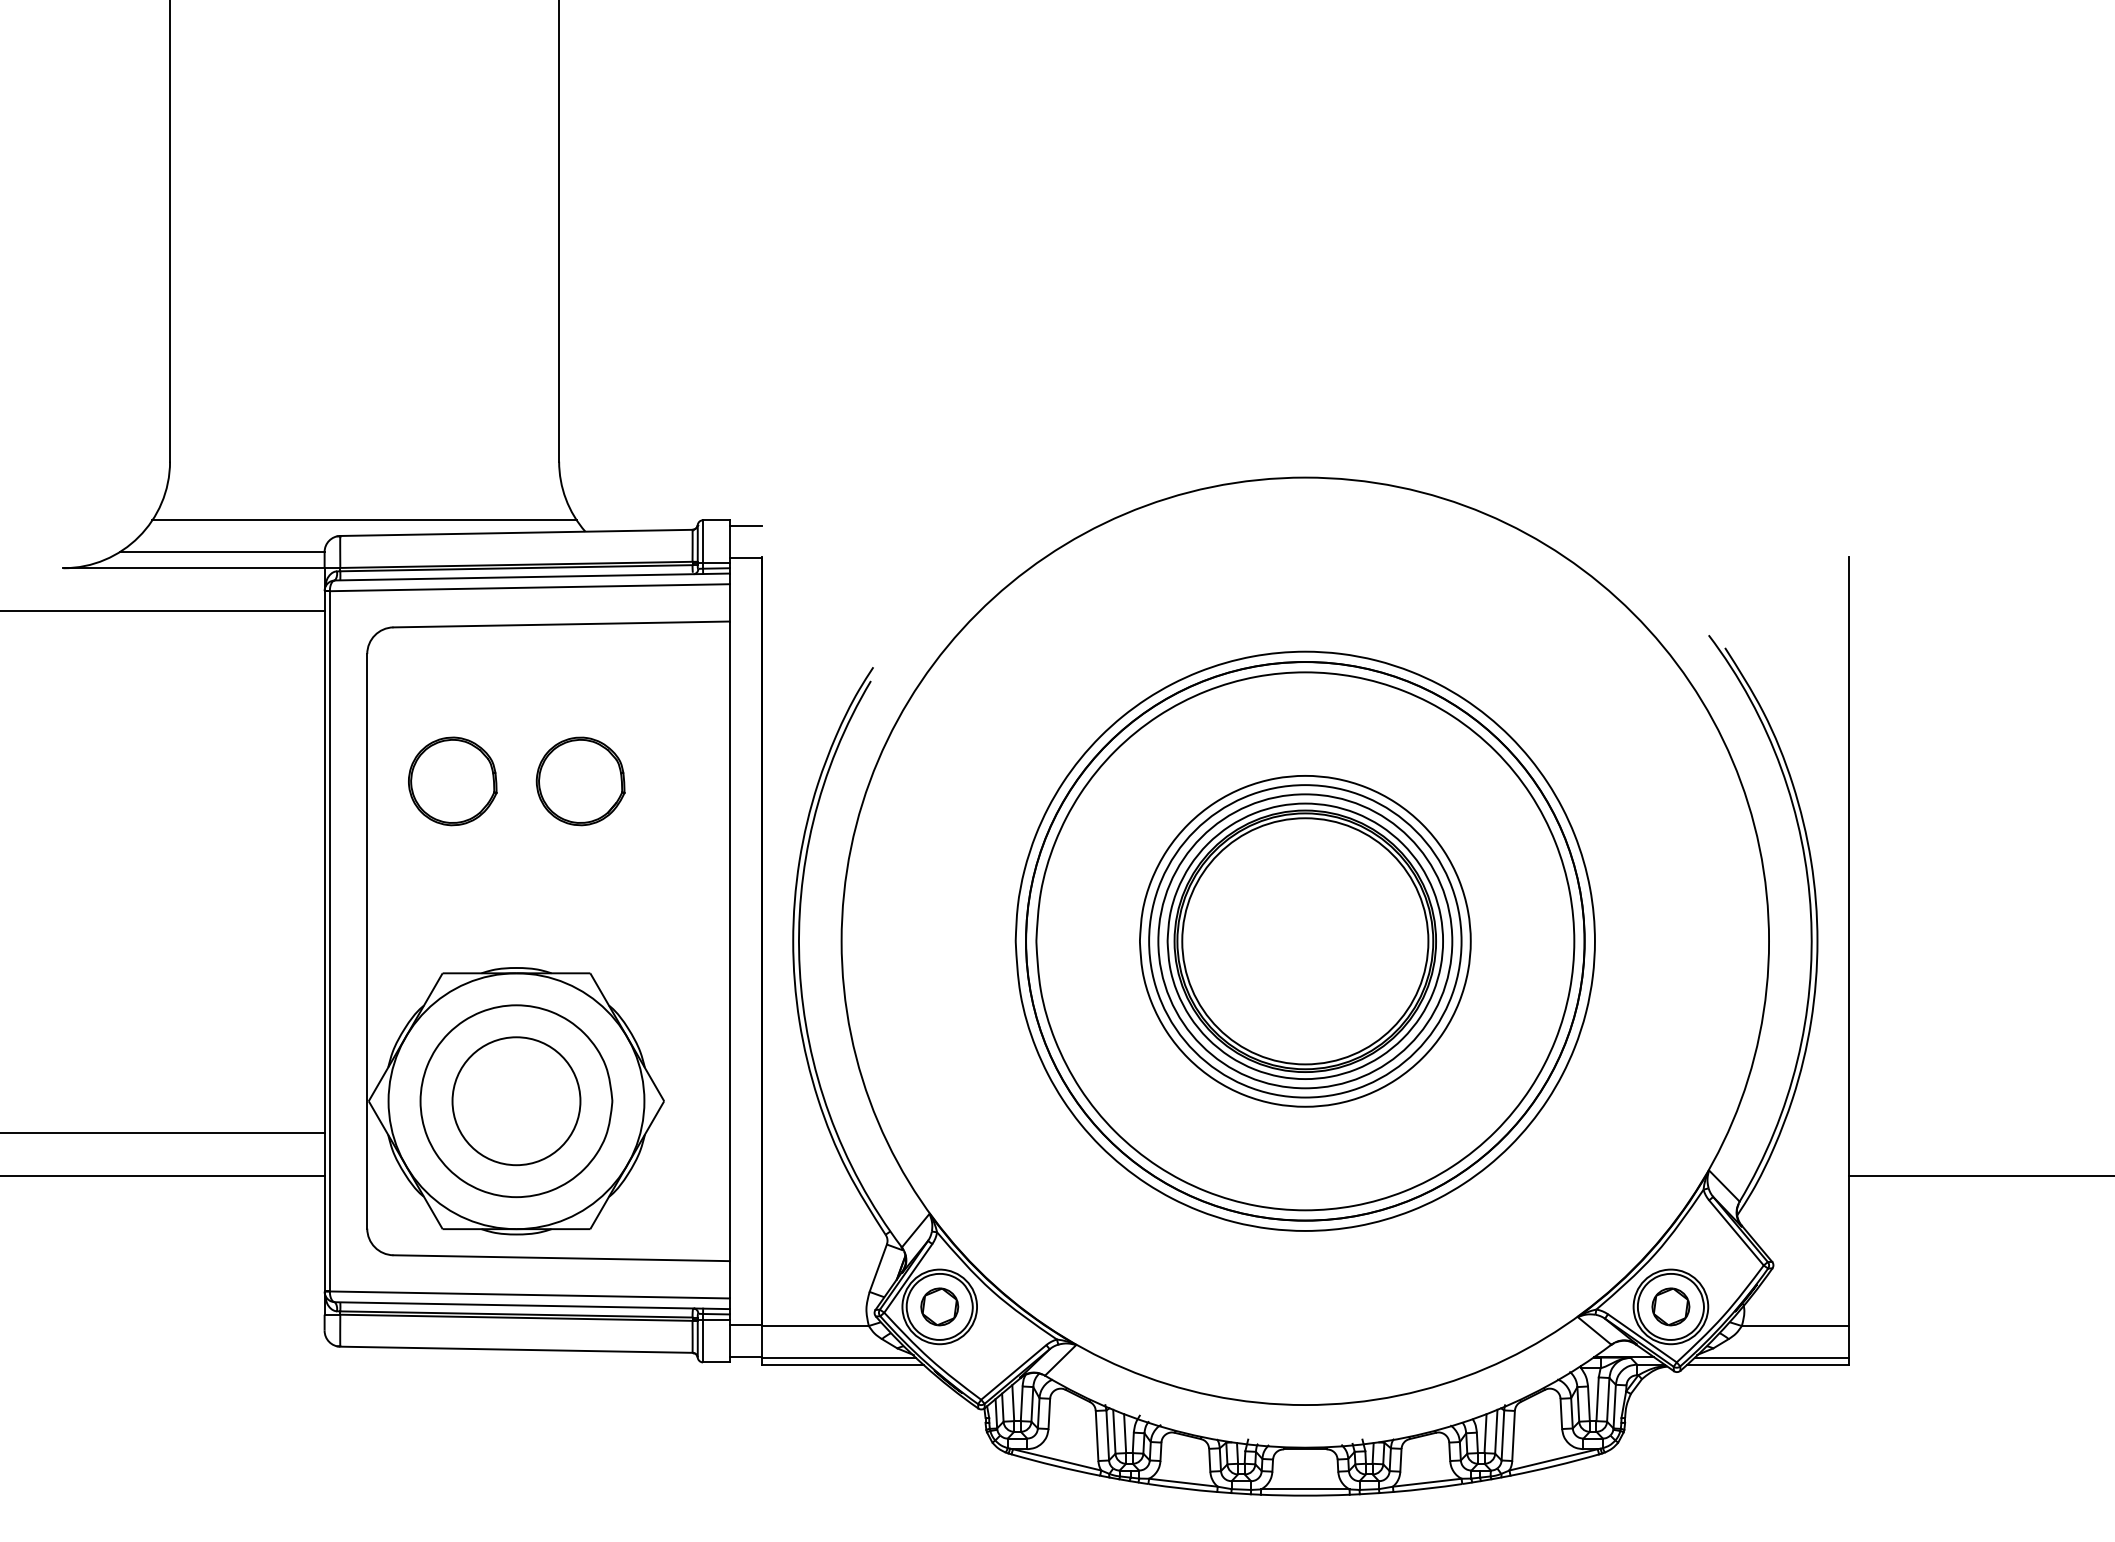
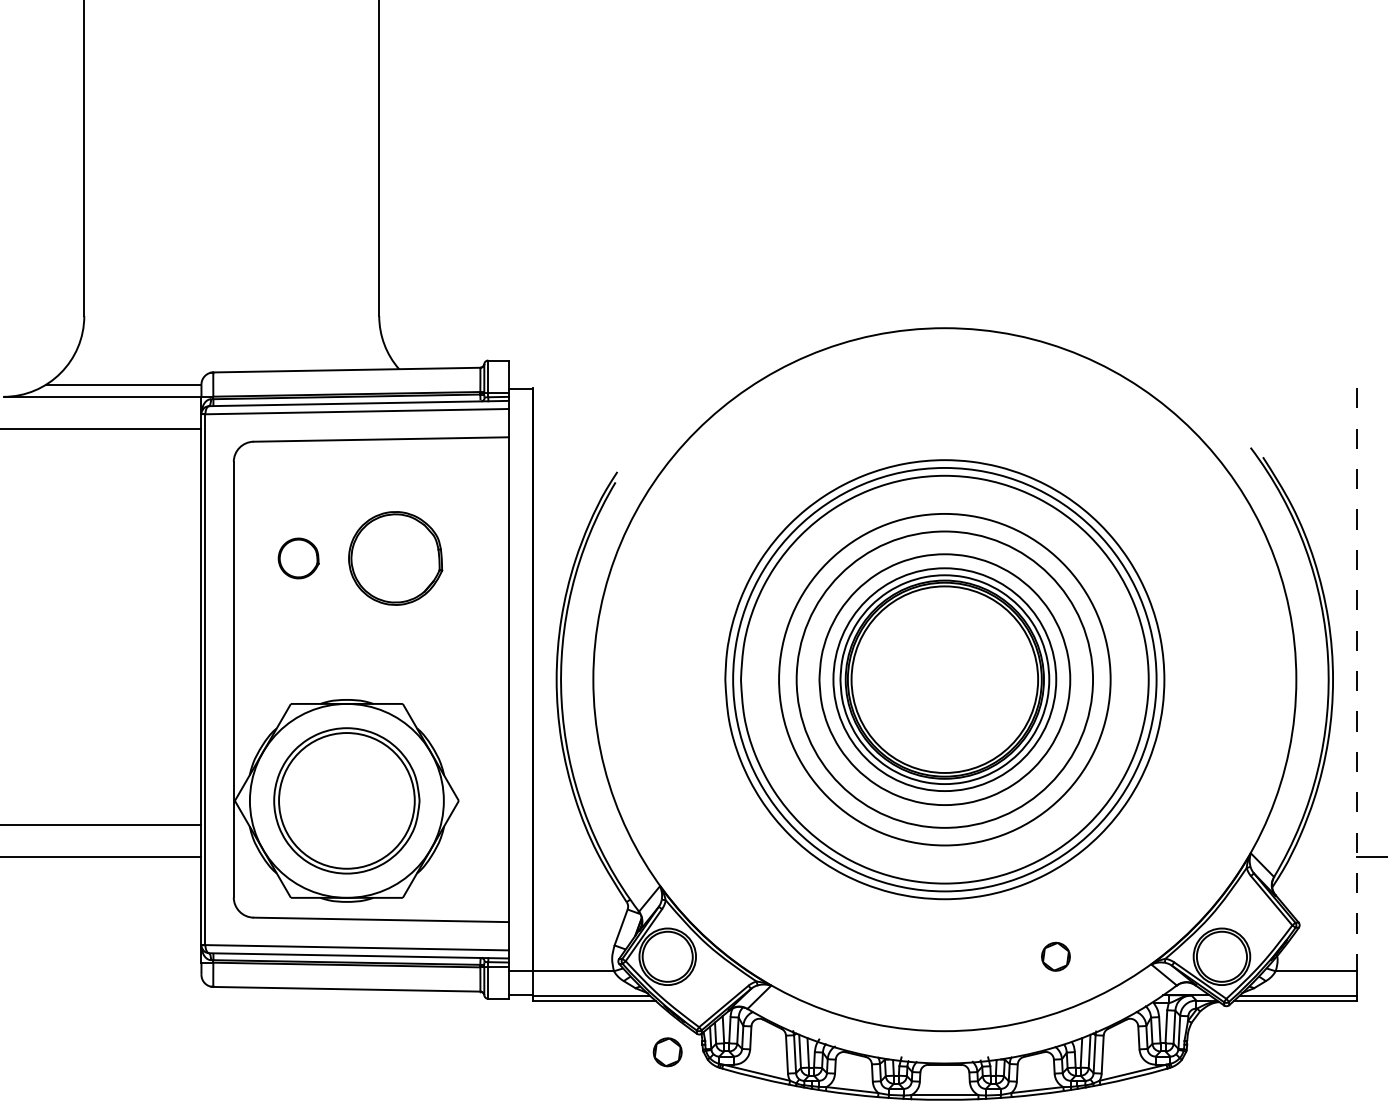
line: (364, 520) -> (231, 360), removed
line: (745, 525) -> (520, 364), removed
part: (452, 781) -> (298, 558), size x0.6
part: (580, 781) -> (395, 558), size x1.4
circle: (1305, 941) -> (944, 679), size x0.7
circle: (1305, 941) -> (944, 679), size x1.4
line: (1849, 941) -> (1357, 679), solid -> dashed
circle: (516, 1101) -> (346, 801), size x1.4
part: (939, 1306) -> (667, 1051), moved
part: (1670, 1306) -> (1055, 956), moved

